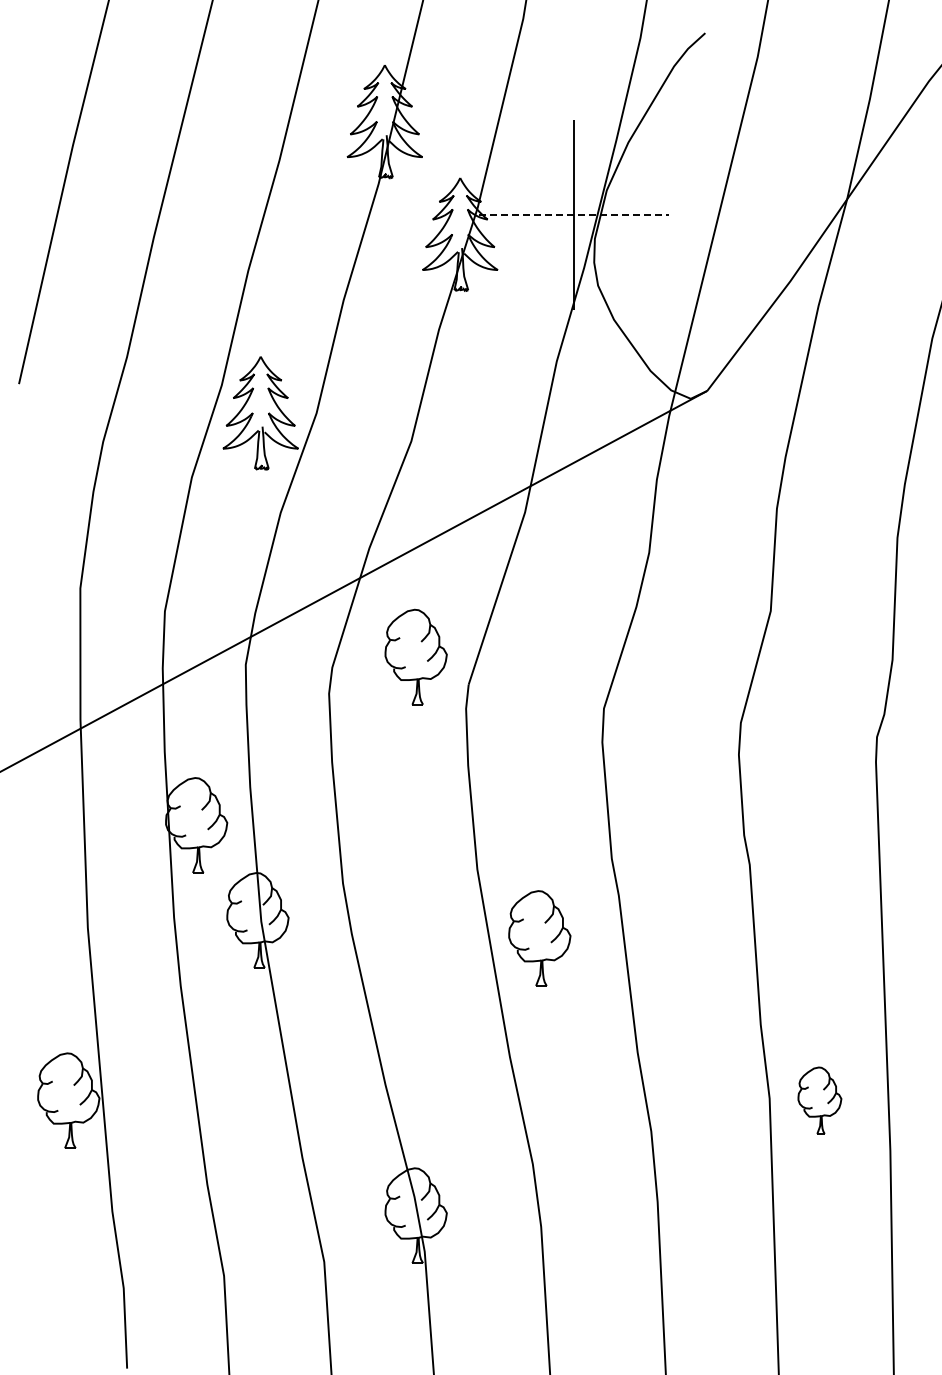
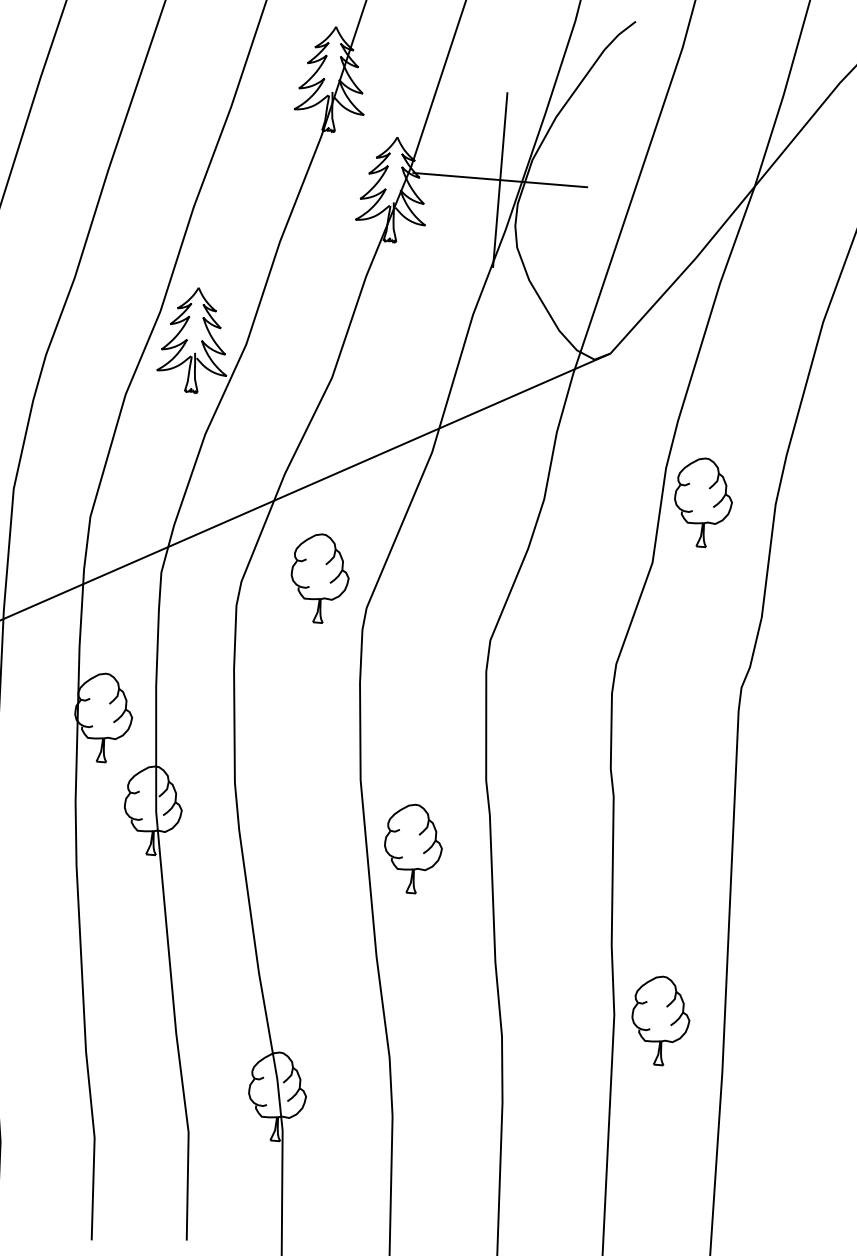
line: (574, 214) -> (500, 179), dashed -> solid
part: (819, 542) -> (702, 502), added
part: (819, 1100) -> (660, 1020), size x1.43

